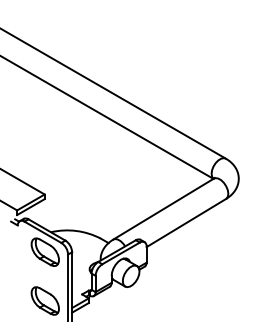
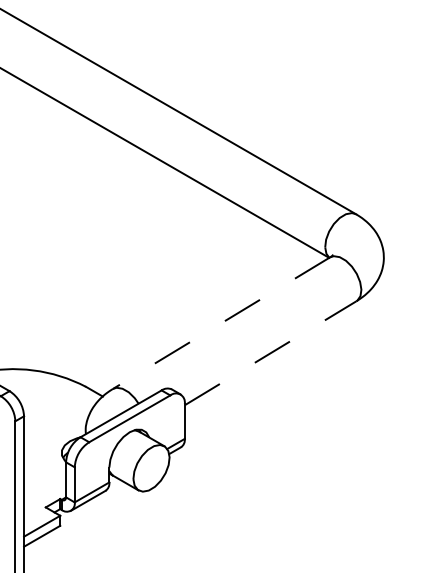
line: (163, 209) -> (221, 323), solid -> dashed
line: (186, 223) -> (271, 354), solid -> dashed

